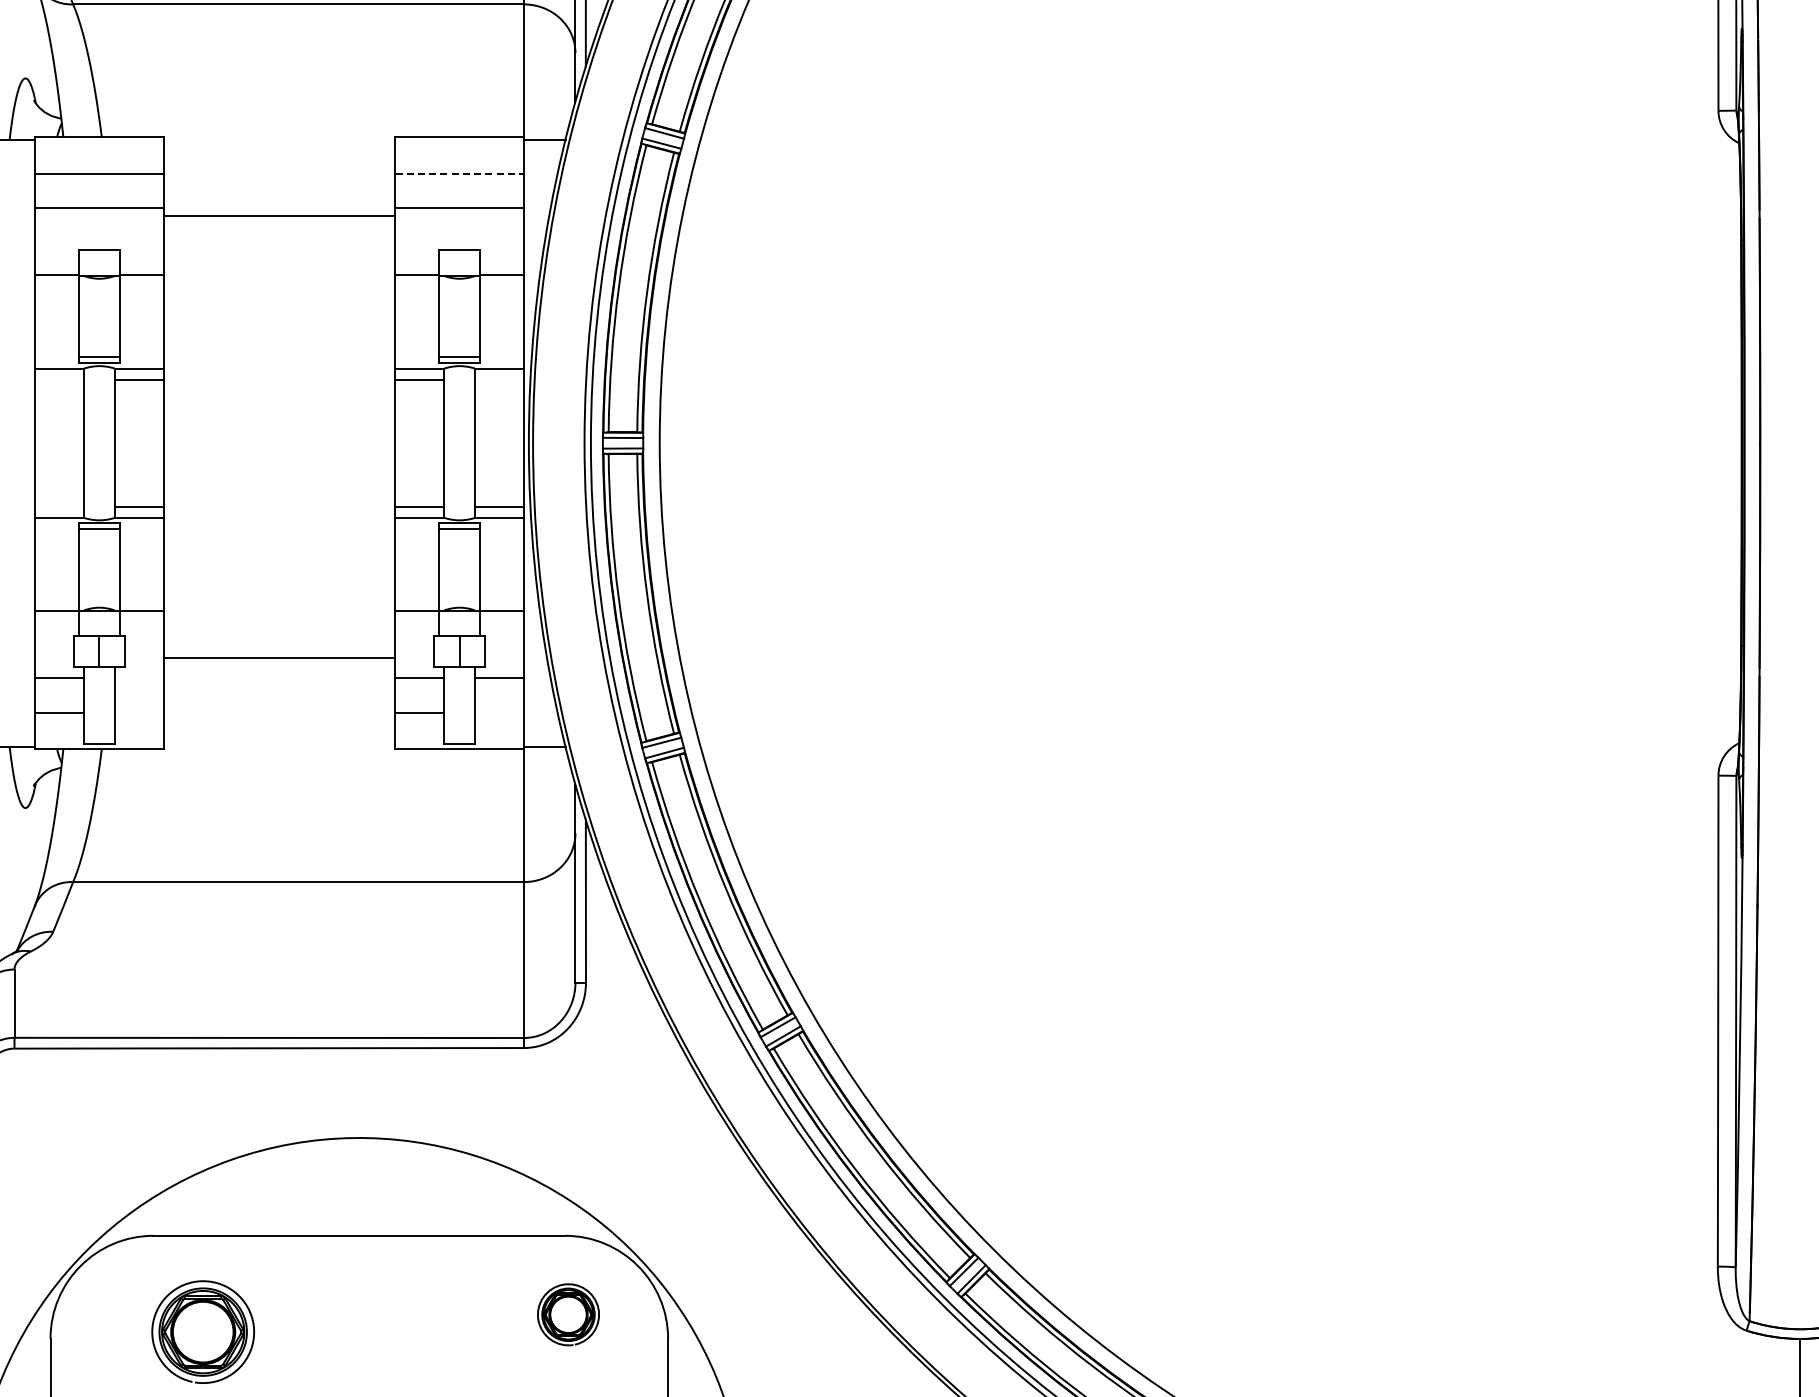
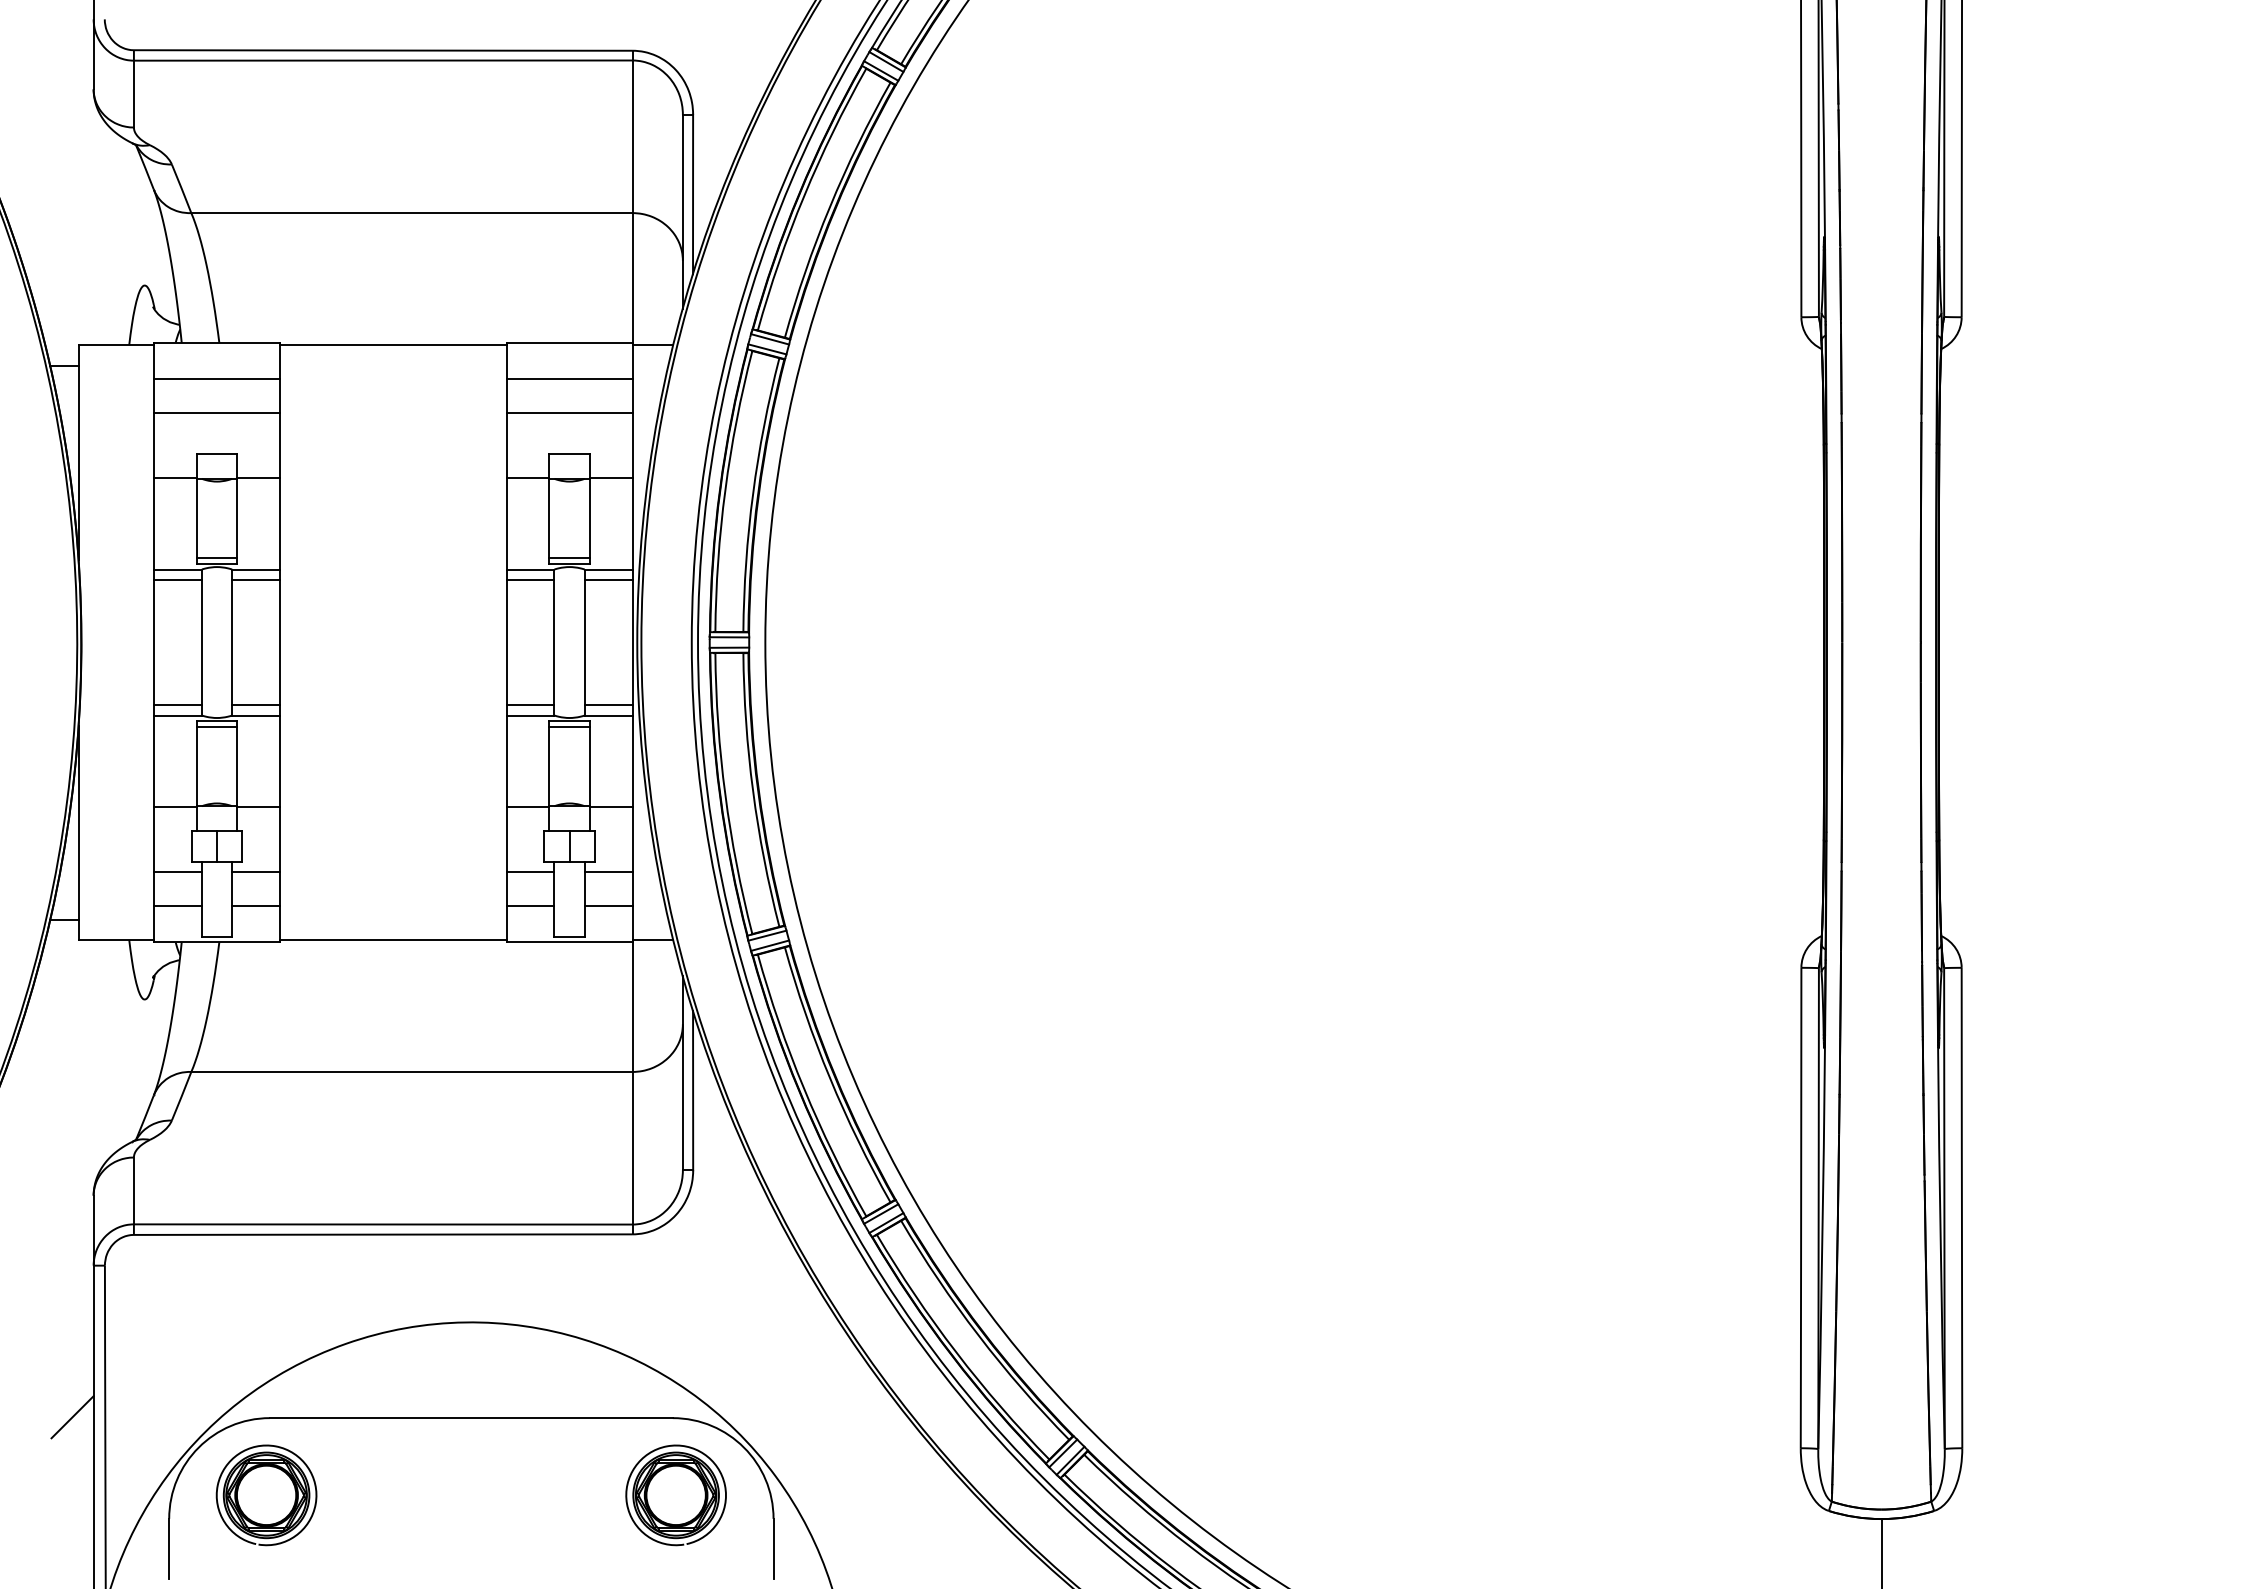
line: (459, 173) -> (569, 378), dashed -> solid
line: (279, 216) -> (393, 345), moved
line: (59, 379) -> (177, 580), added
line: (499, 379) -> (608, 580), added
line: (59, 506) -> (177, 704), added
line: (279, 657) -> (393, 939), moved
line: (139, 678) -> (256, 872), added
line: (139, 712) -> (256, 906), added
line: (499, 712) -> (608, 906), added
part: (567, 1314) -> (675, 1495), size x1.67
part: (203, 1332) -> (266, 1495), moved

